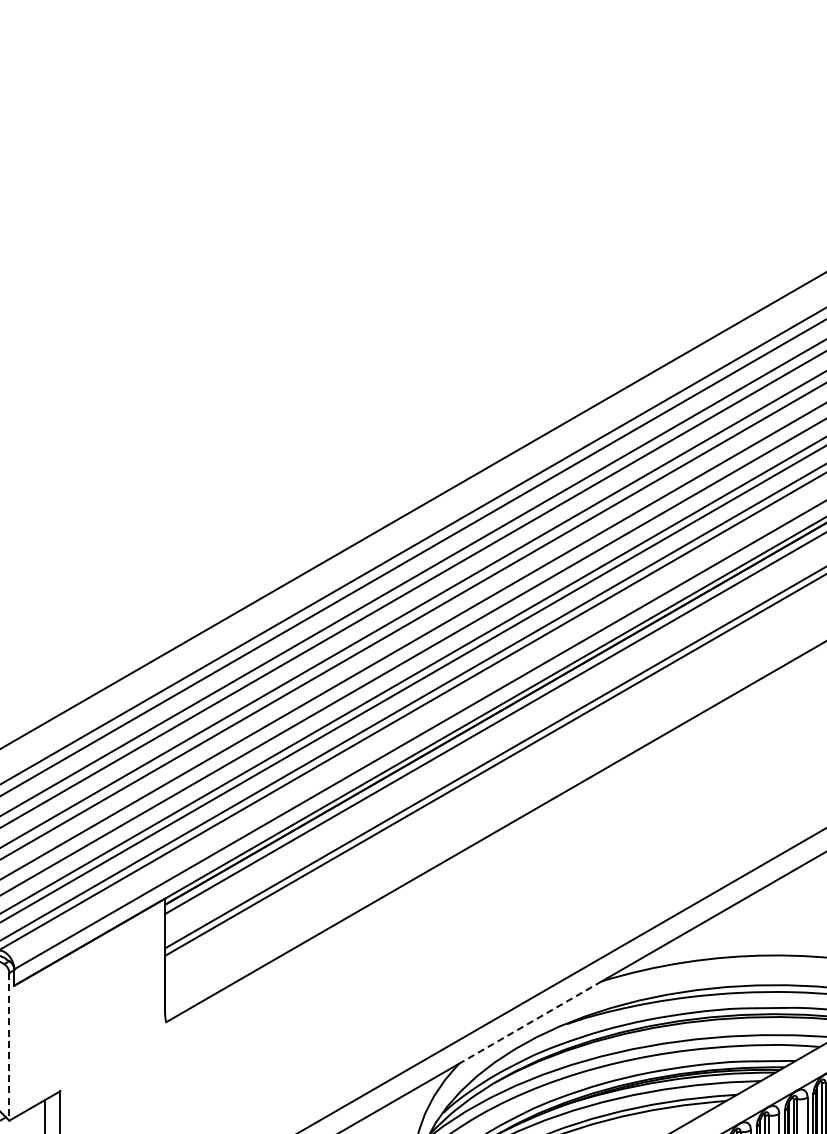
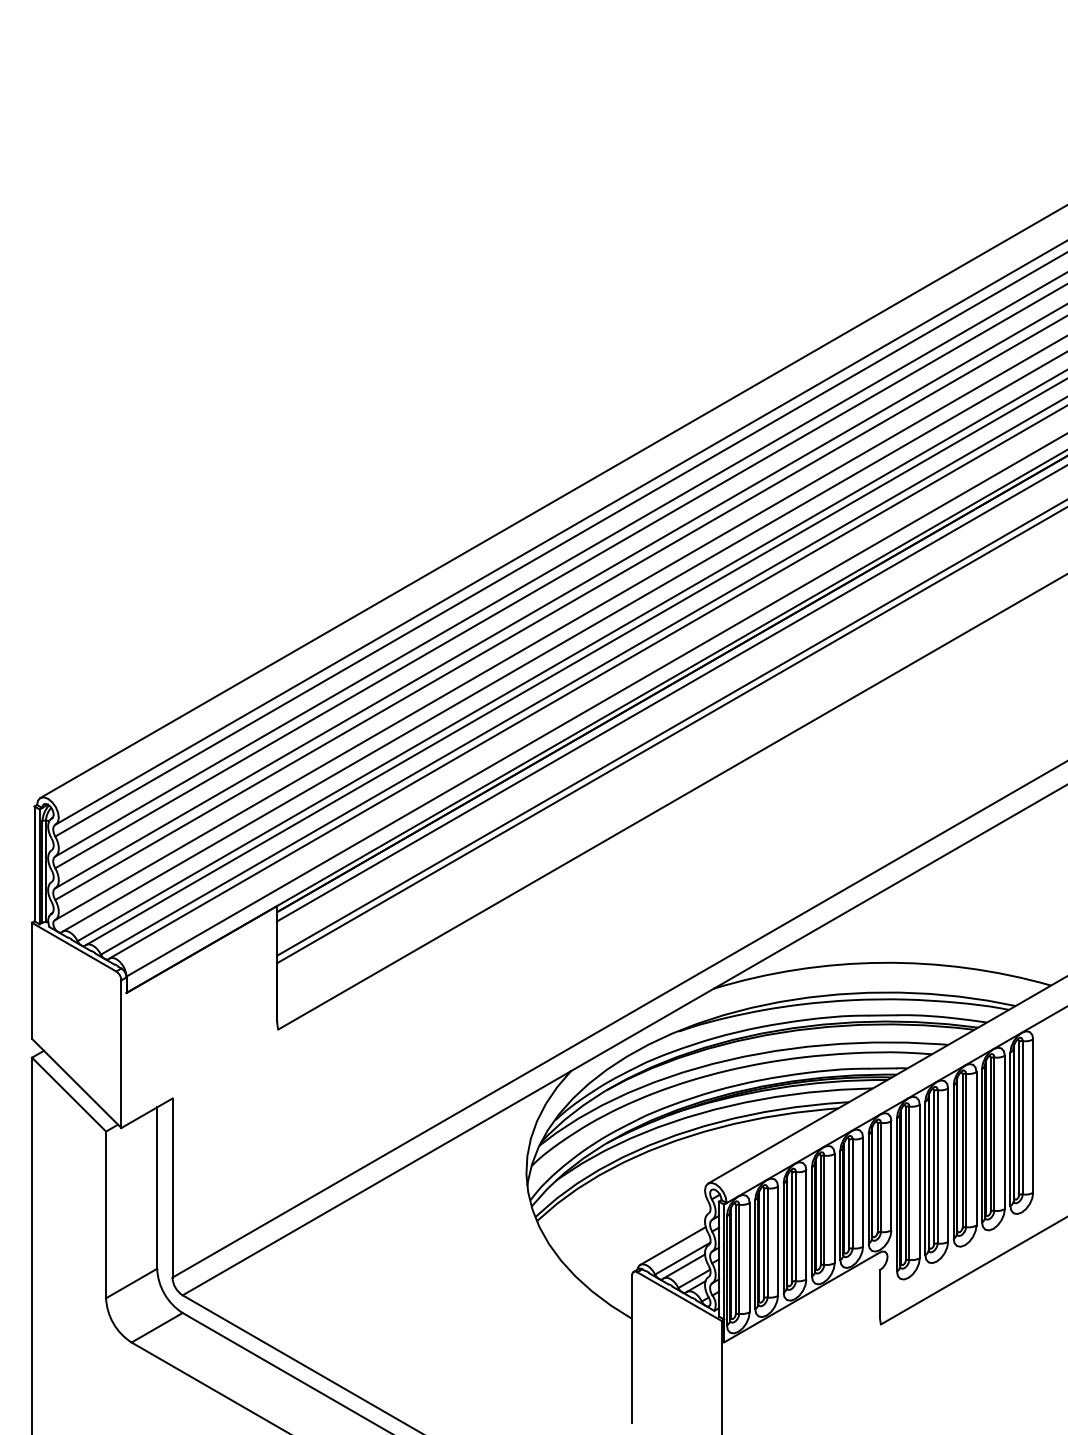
line: (530, 1022) -> (642, 1029), dashed -> solid
line: (9, 1047) -> (121, 1054), dashed -> solid

